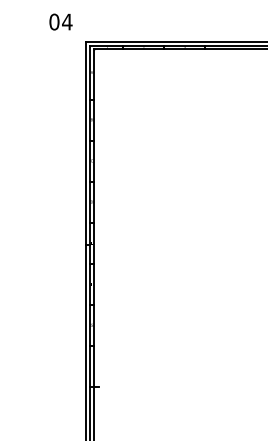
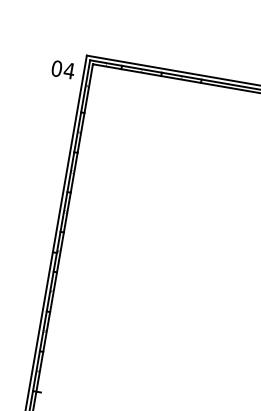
text: (60, 21) -> (62, 69), moved

